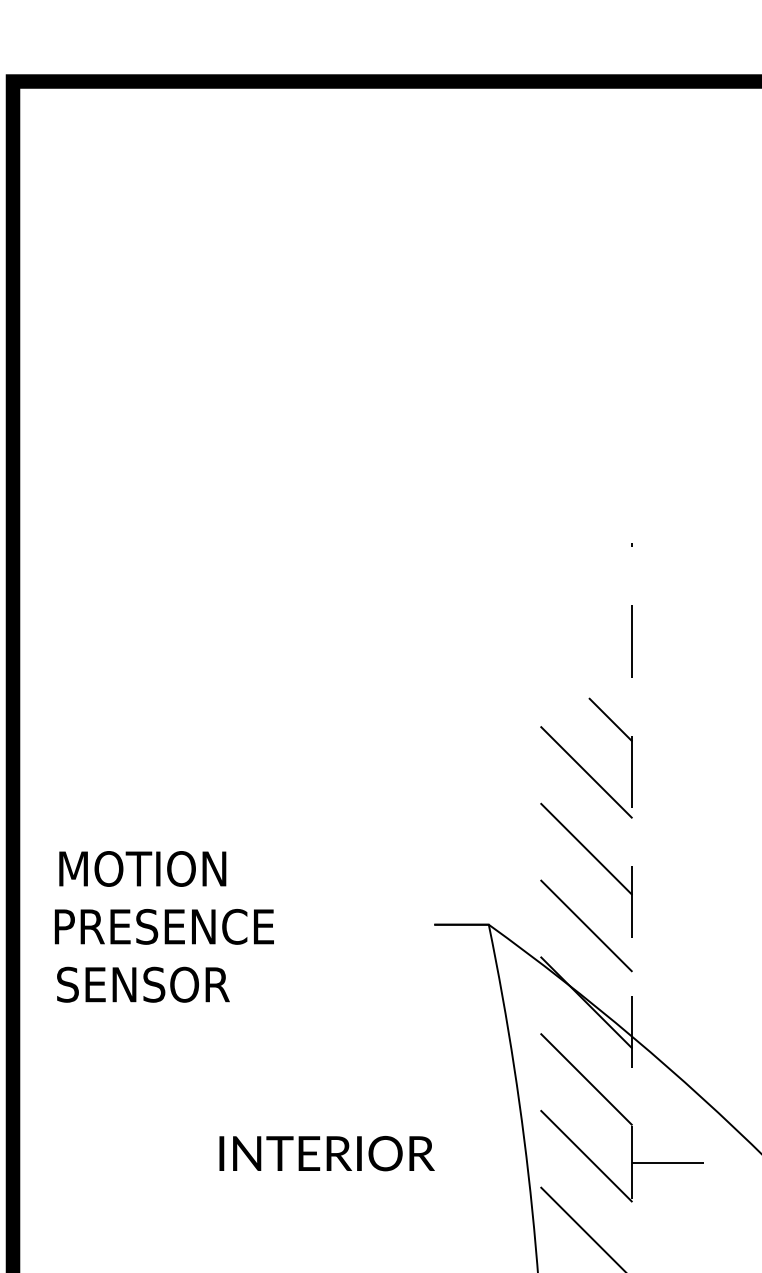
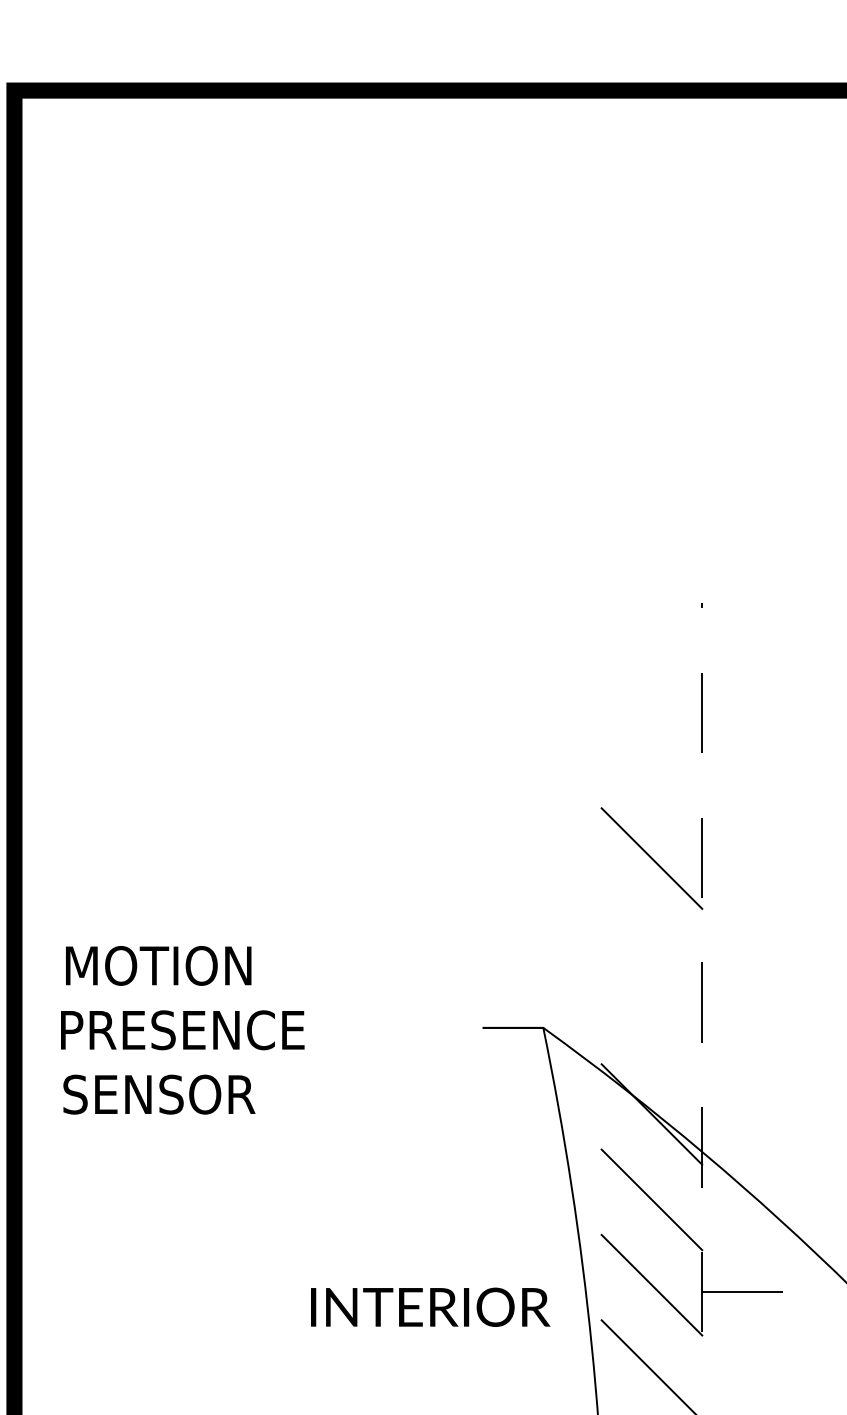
line: (610, 719) -> (678, 799), removed
line: (586, 848) -> (651, 943), removed
line: (586, 925) -> (651, 1028), removed
text: (327, 1152) -> (430, 1306), moved

